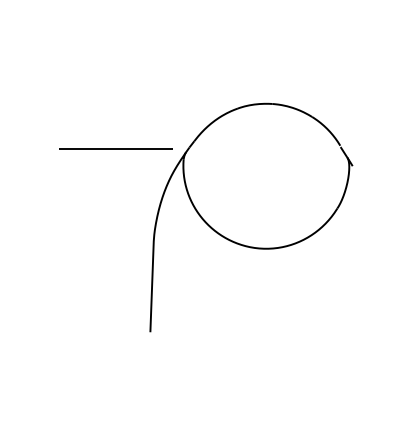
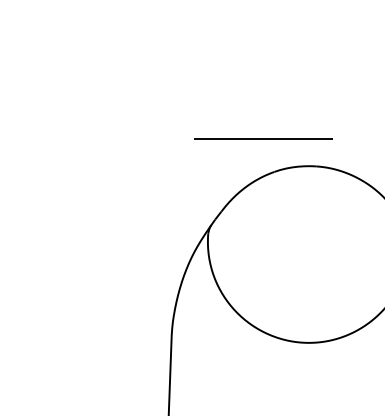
line: (115, 148) -> (262, 137), moved

